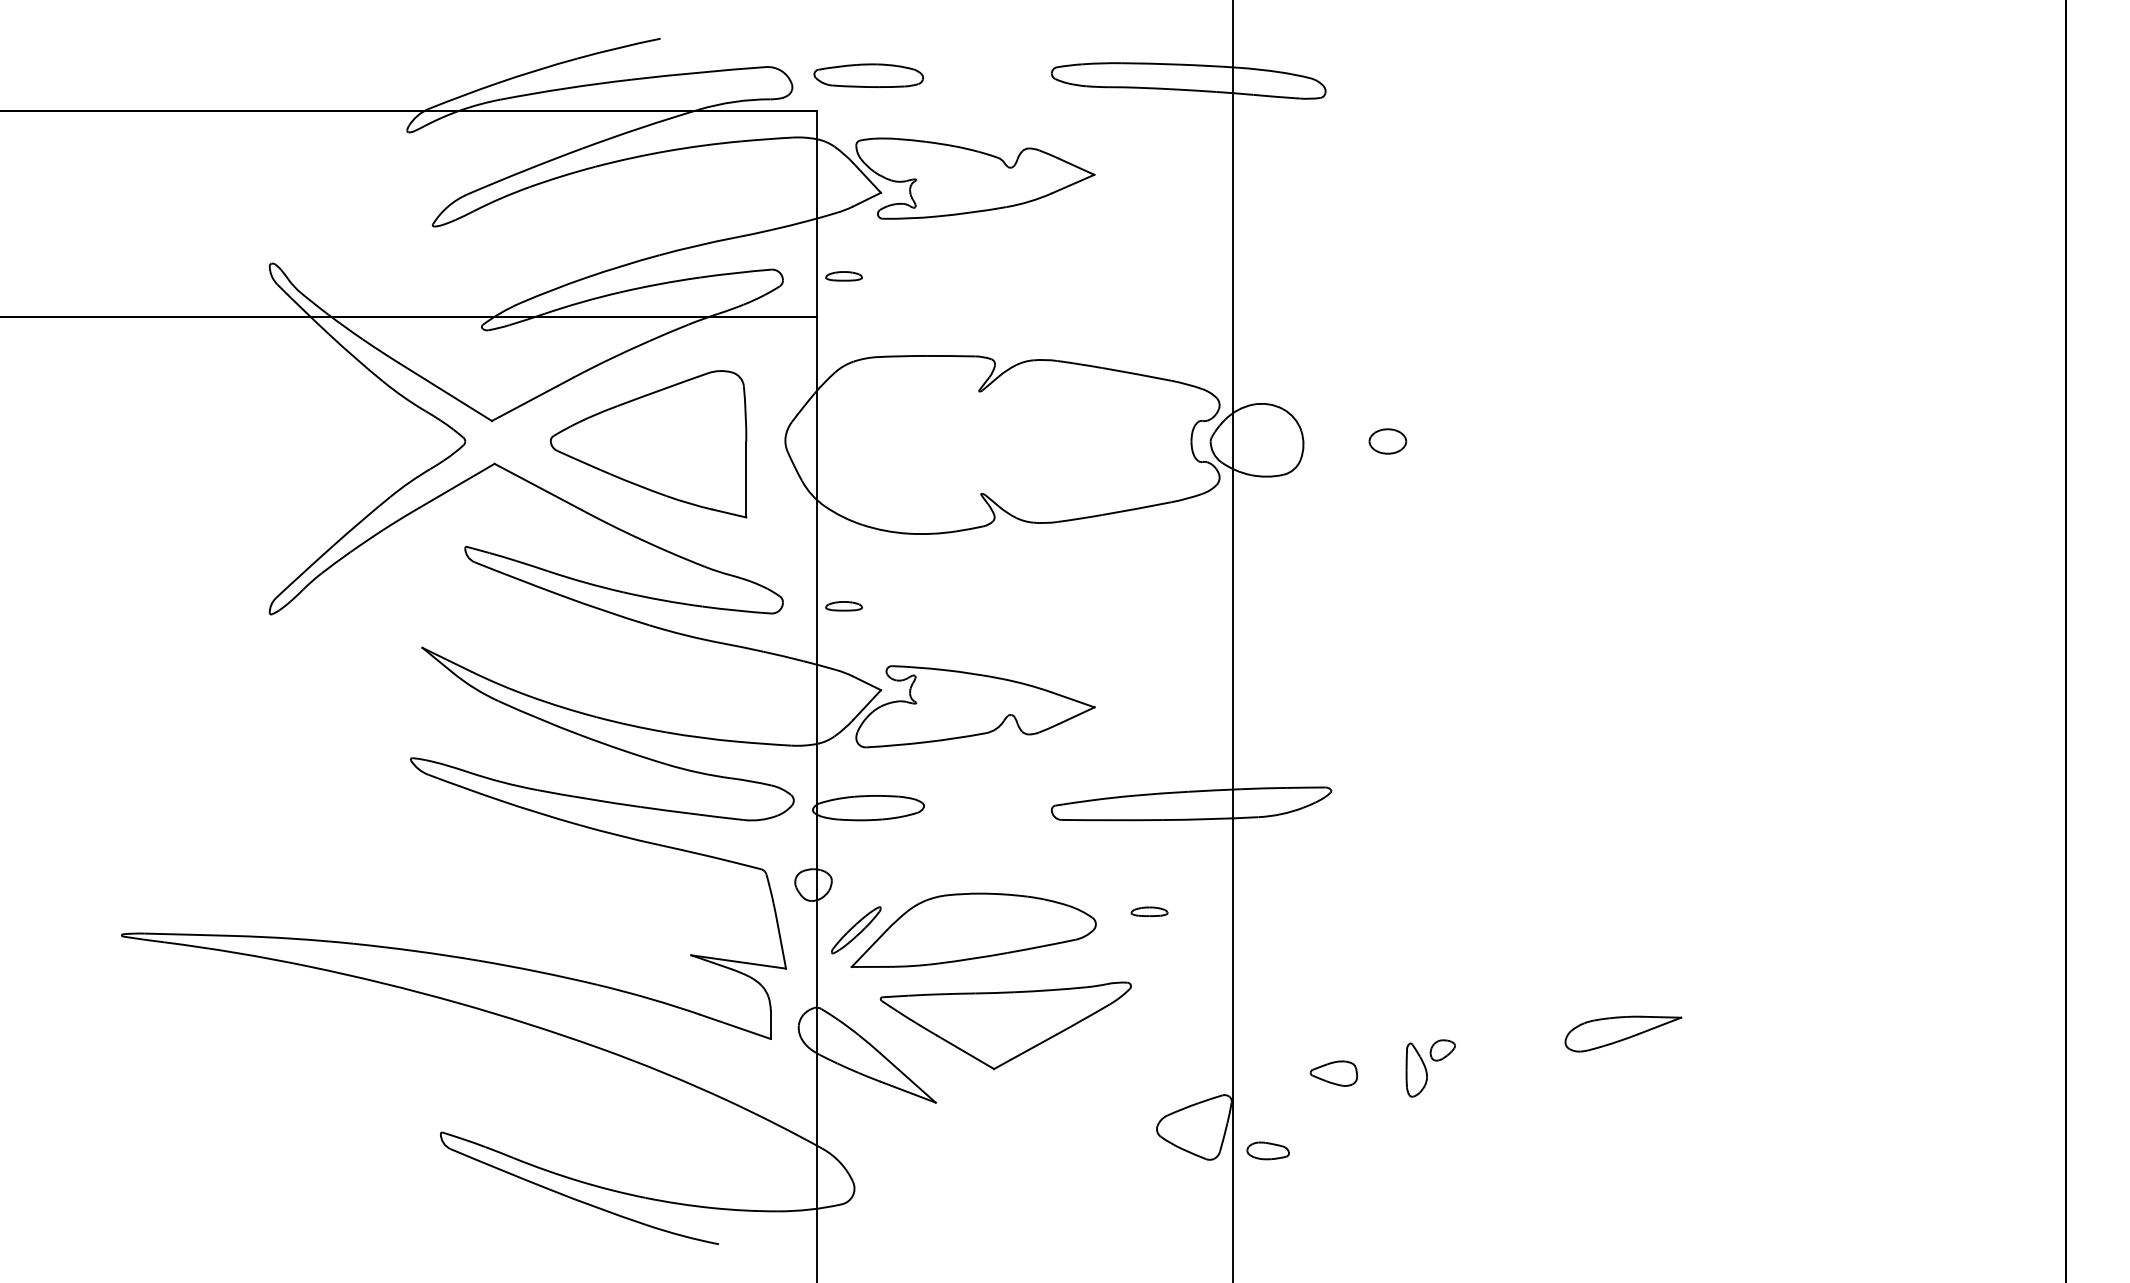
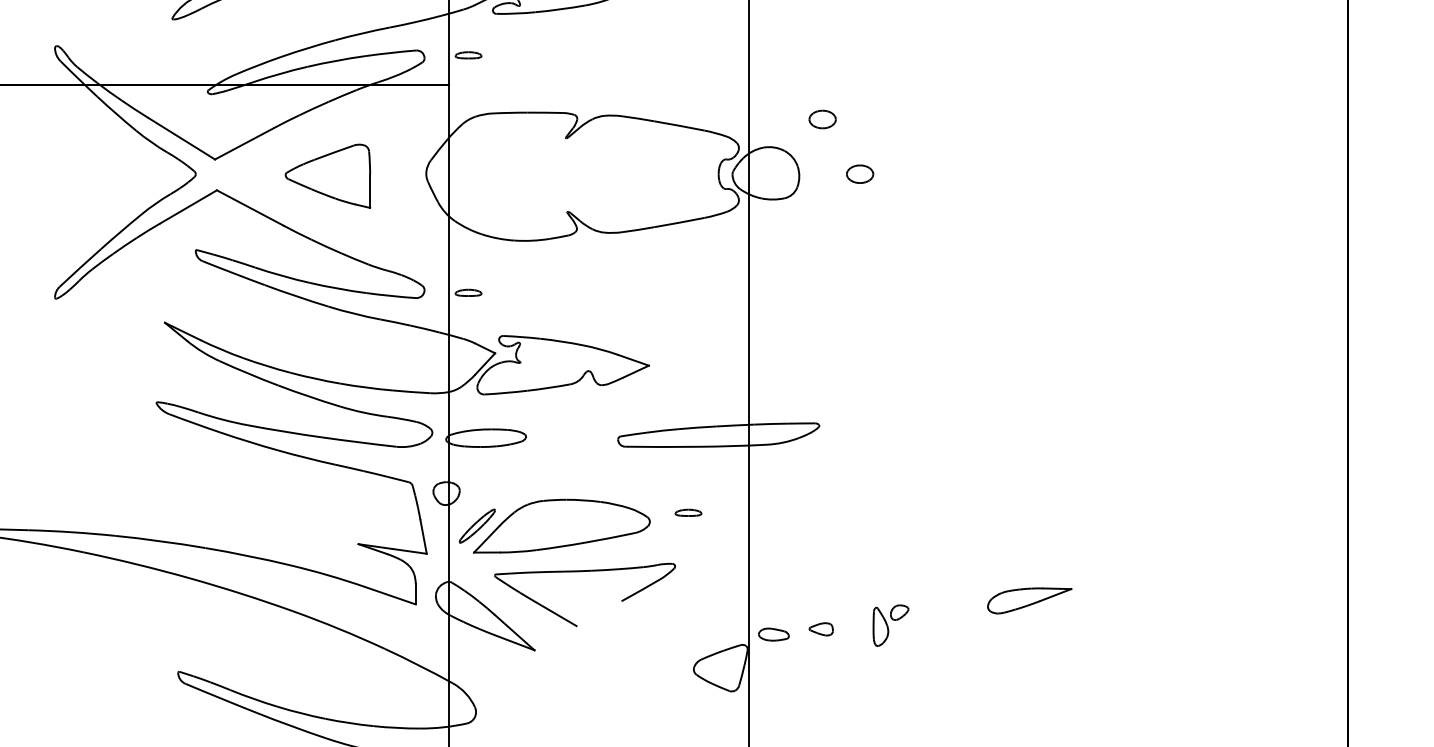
part: (1335, 365) -> (822, 119), added
part: (648, 444) -> (327, 176), size x0.6
line: (1025, 1051) -> (599, 613), removed
part: (1333, 1073) -> (820, 629), size x0.7
part: (1267, 1150) -> (773, 634), moved

